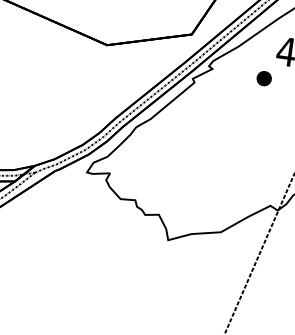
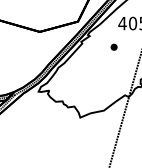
part: (263, 76) -> (113, 46), moved

